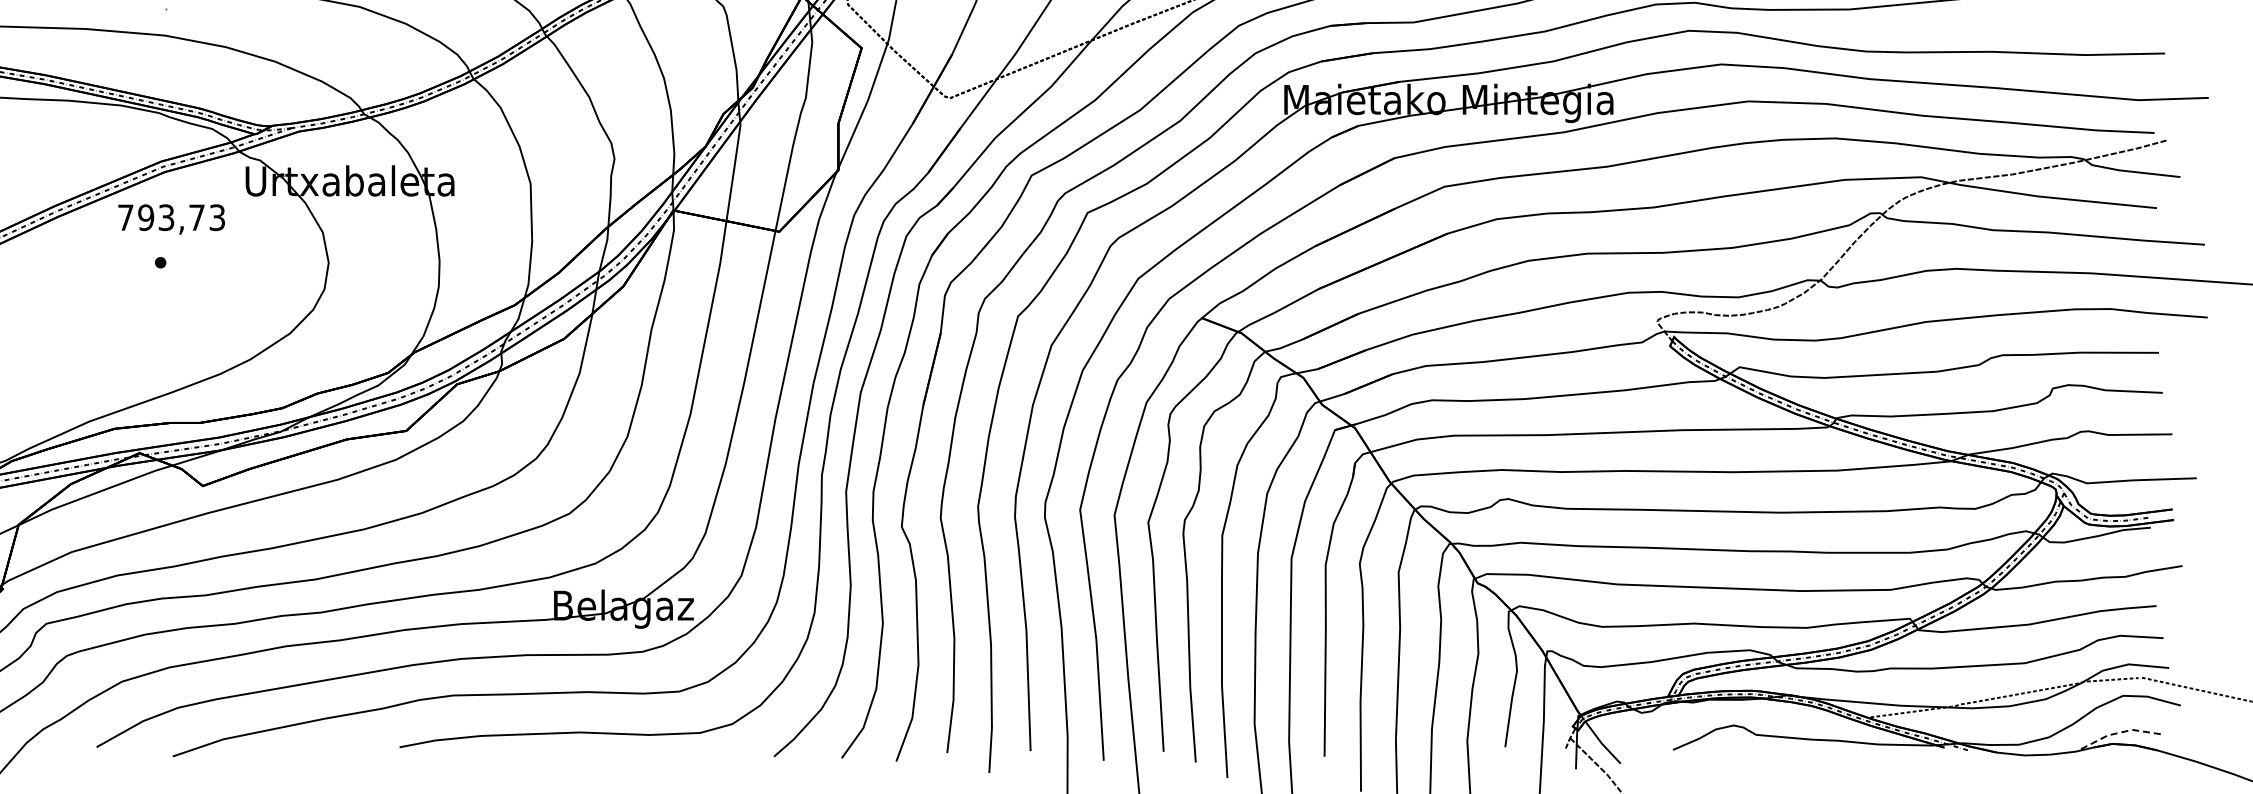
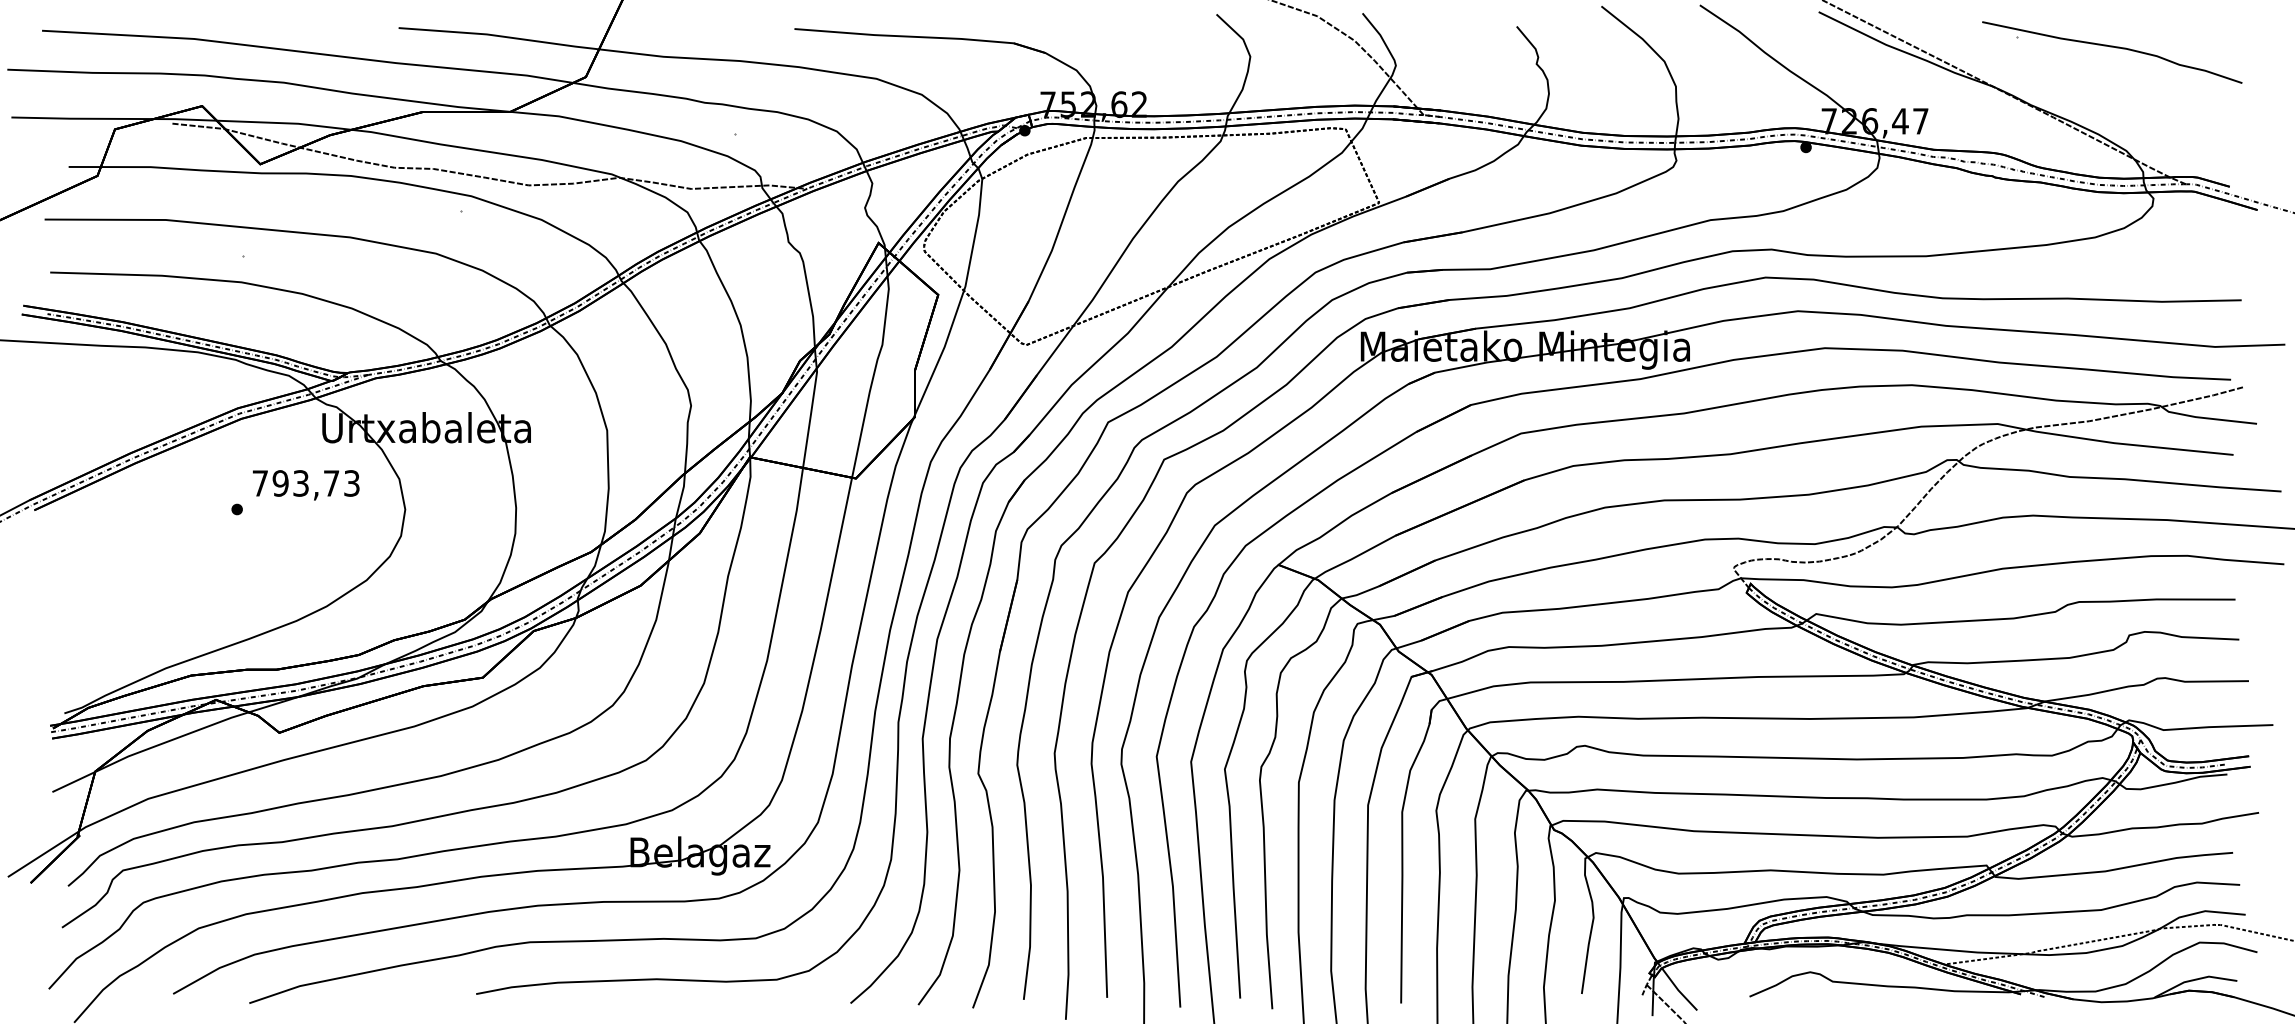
text: (171, 219) -> (306, 485), moved
line: (2116, 733) -> (2193, 980), dashed -> solid

